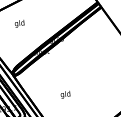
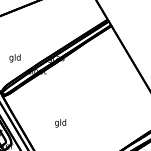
text: (19, 24) -> (14, 58), moved

